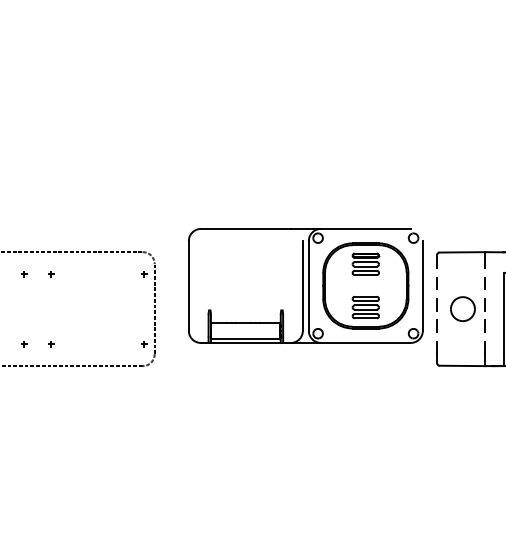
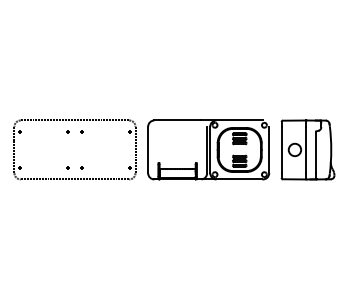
part: (305, 285) -> (208, 149), moved
line: (436, 308) -> (281, 149), dashed -> solid
line: (485, 308) -> (306, 149), dashed -> solid

